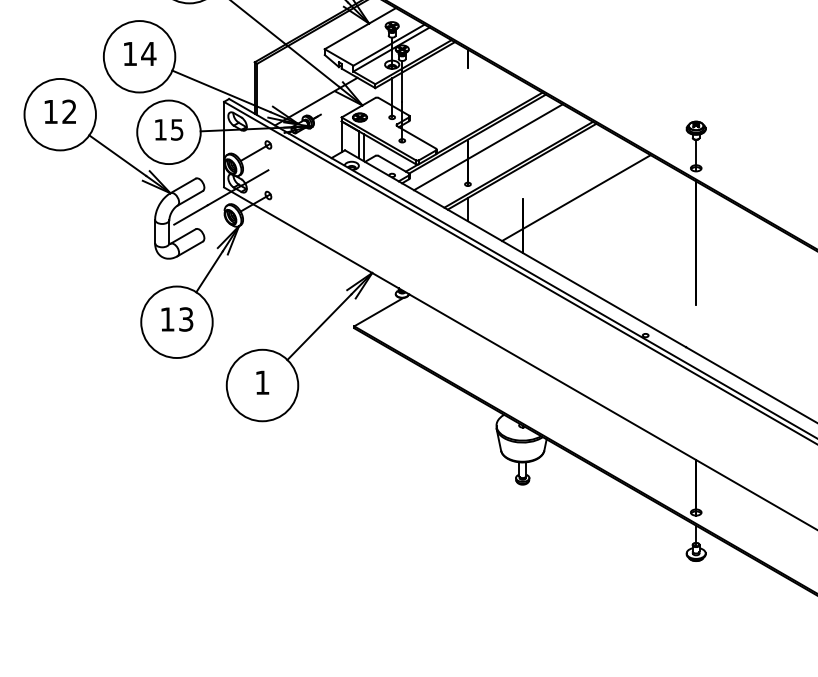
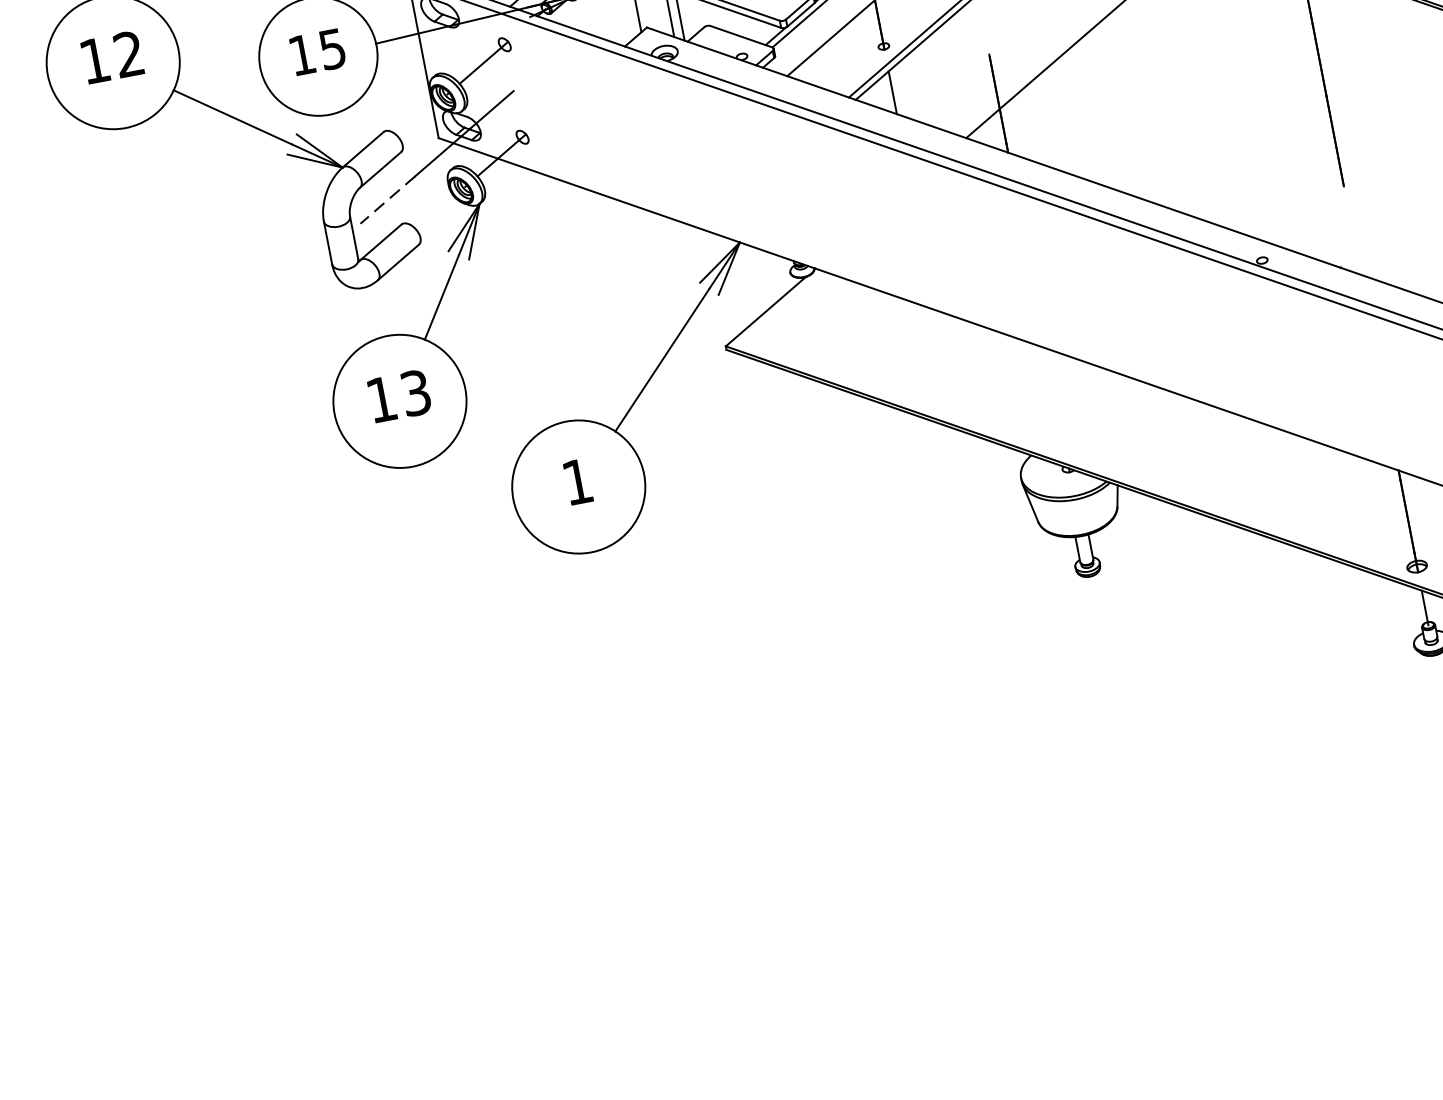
line: (190, 215) -> (387, 201), solid -> dashed

